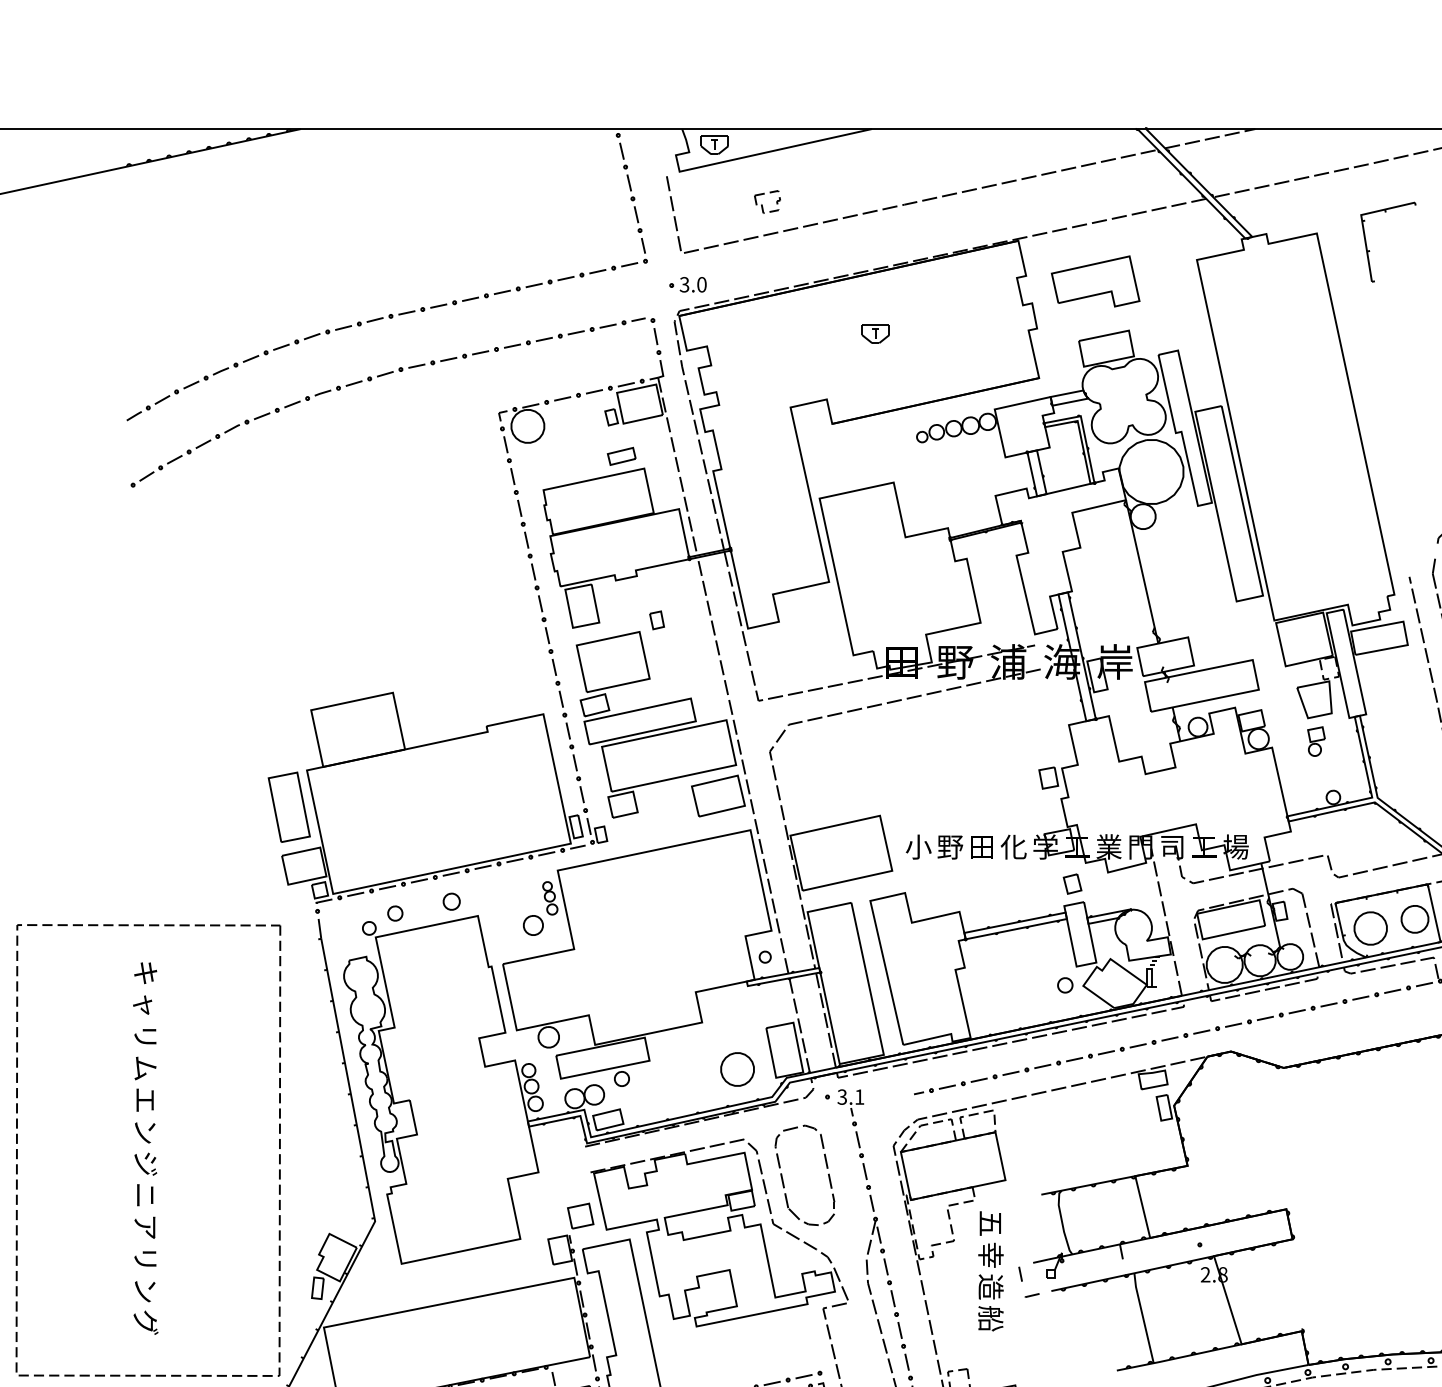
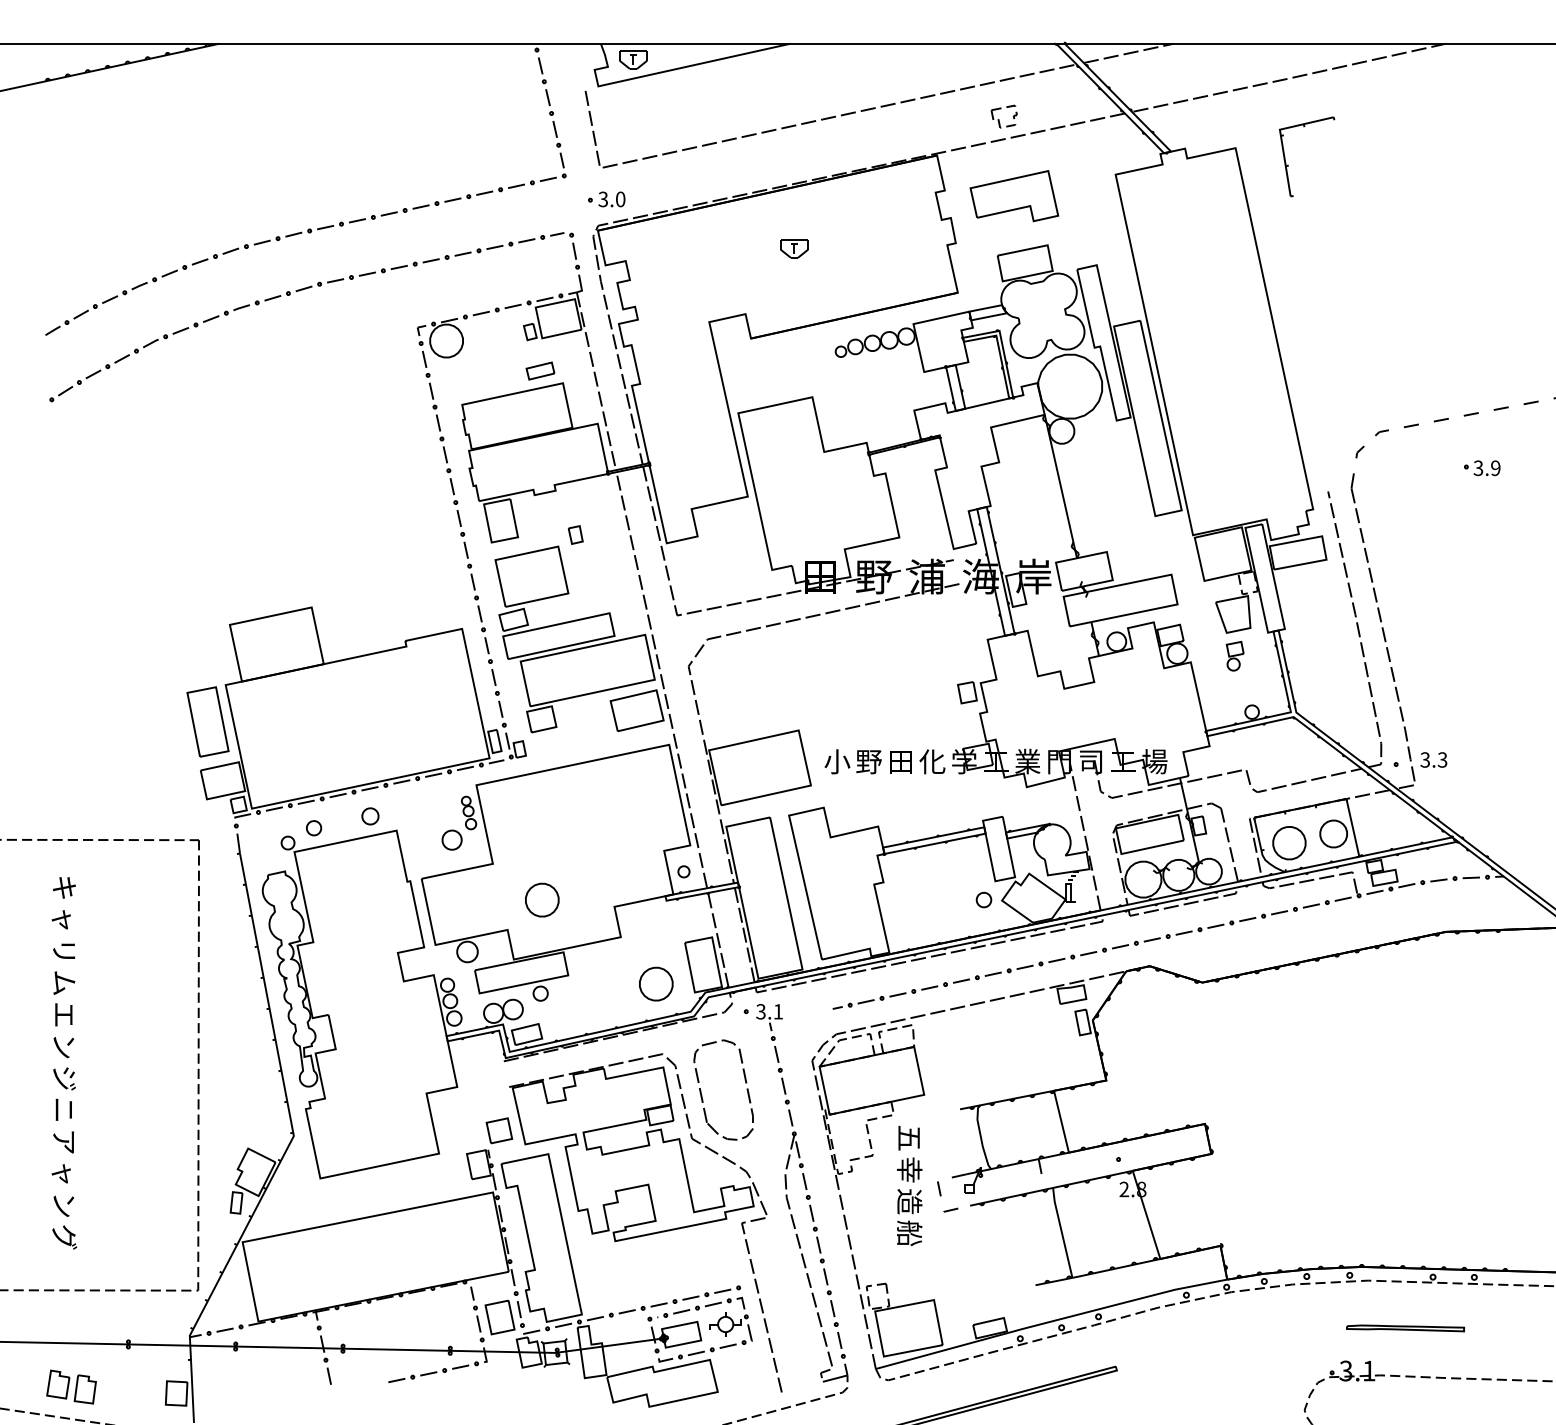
part: (766, 201) -> (1003, 116), moved
part: (1072, 883) -> (991, 798), removed
part: (623, 984) -> (542, 899), added
text: (144, 1258) -> (63, 1173), リ -> ャ

